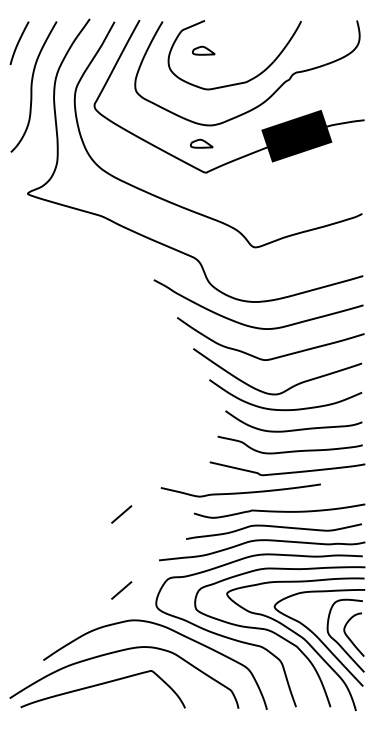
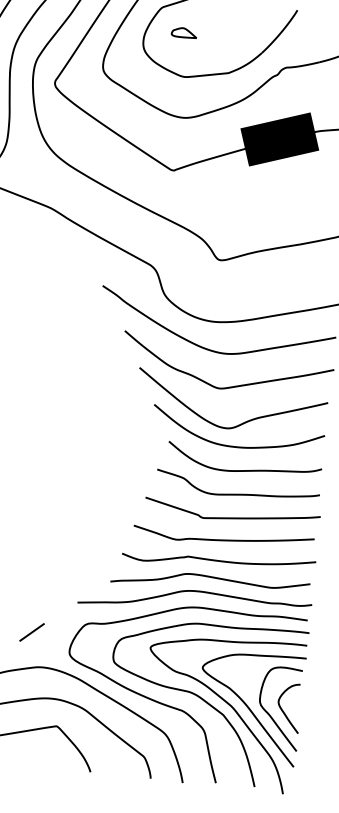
part: (201, 143) -> (171, 137), removed
curve: (240, 492) -> (223, 539), moved
line: (121, 514) -> (40, 546), removed

